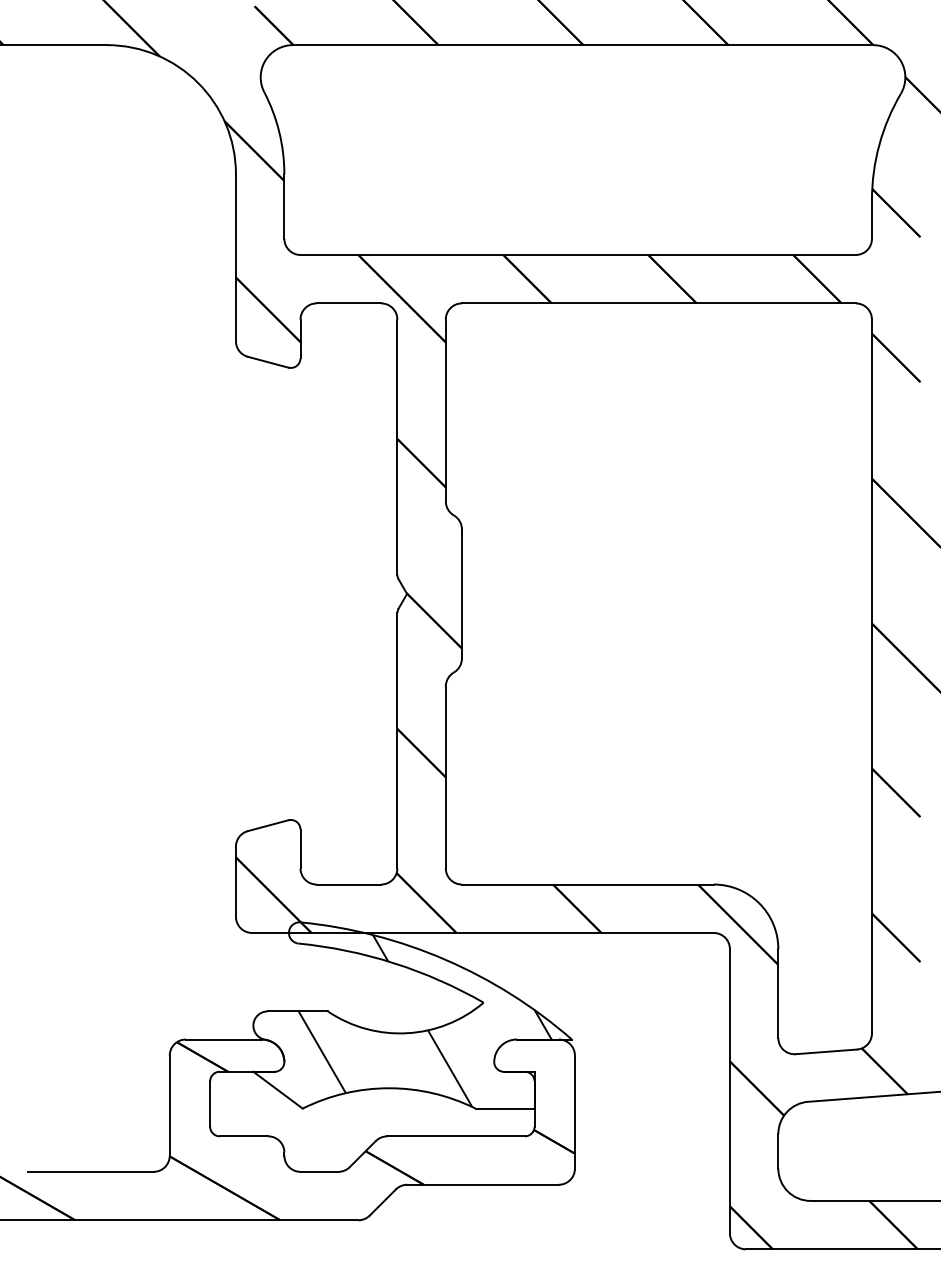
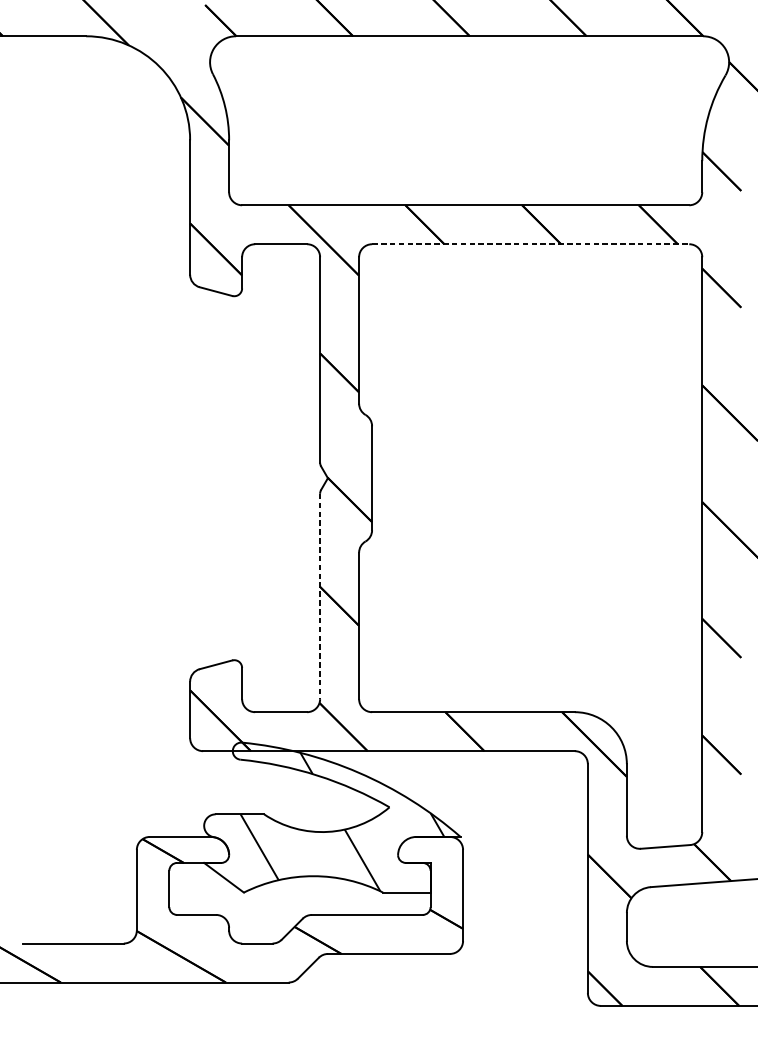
line: (658, 303) -> (530, 244), solid -> dashed
line: (397, 740) -> (320, 596), solid -> dashed

